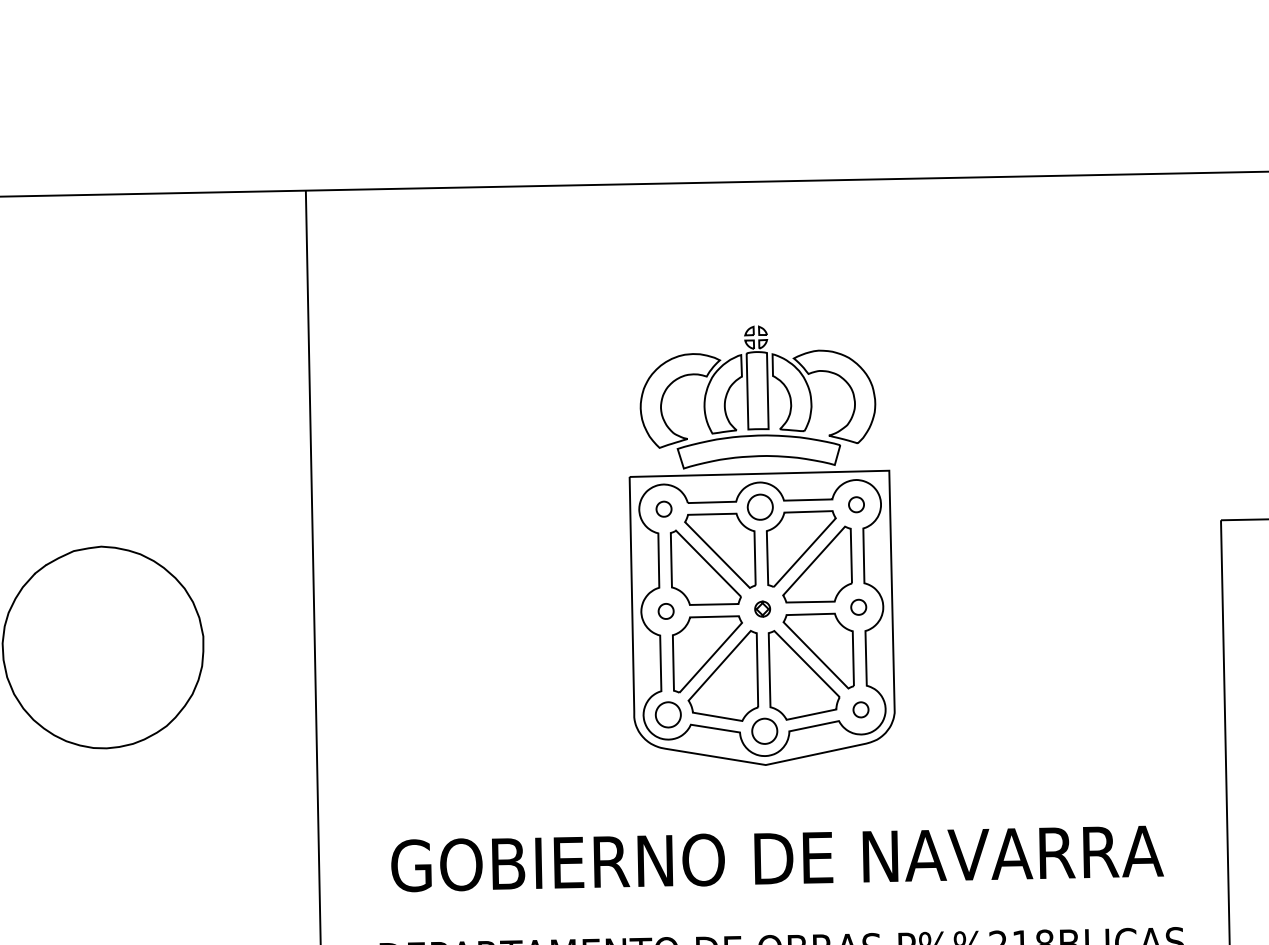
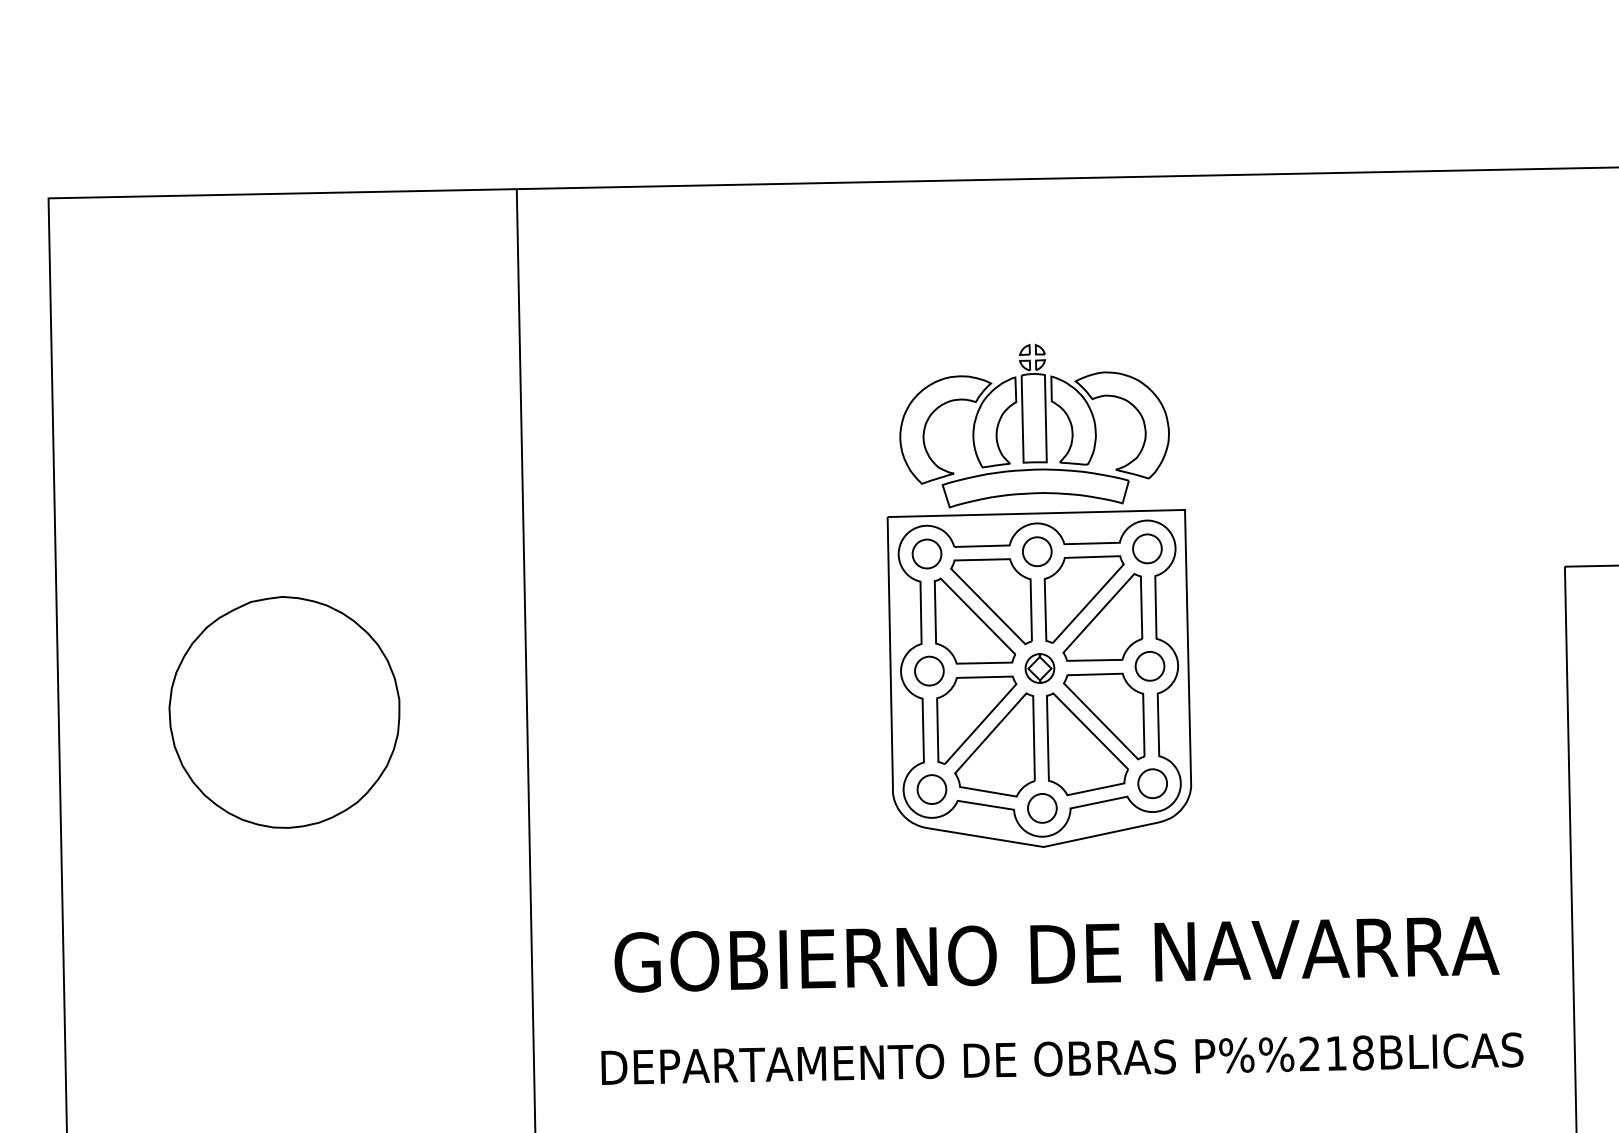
part: (856, 504) -> (1147, 548), size x1.67
part: (663, 508) -> (926, 553), size x1.67
part: (858, 607) -> (1149, 666), size x1.67
part: (762, 609) -> (1039, 668), size x1.67
part: (666, 610) -> (929, 670), size x1.67
part: (860, 709) -> (1152, 783), size x1.67

